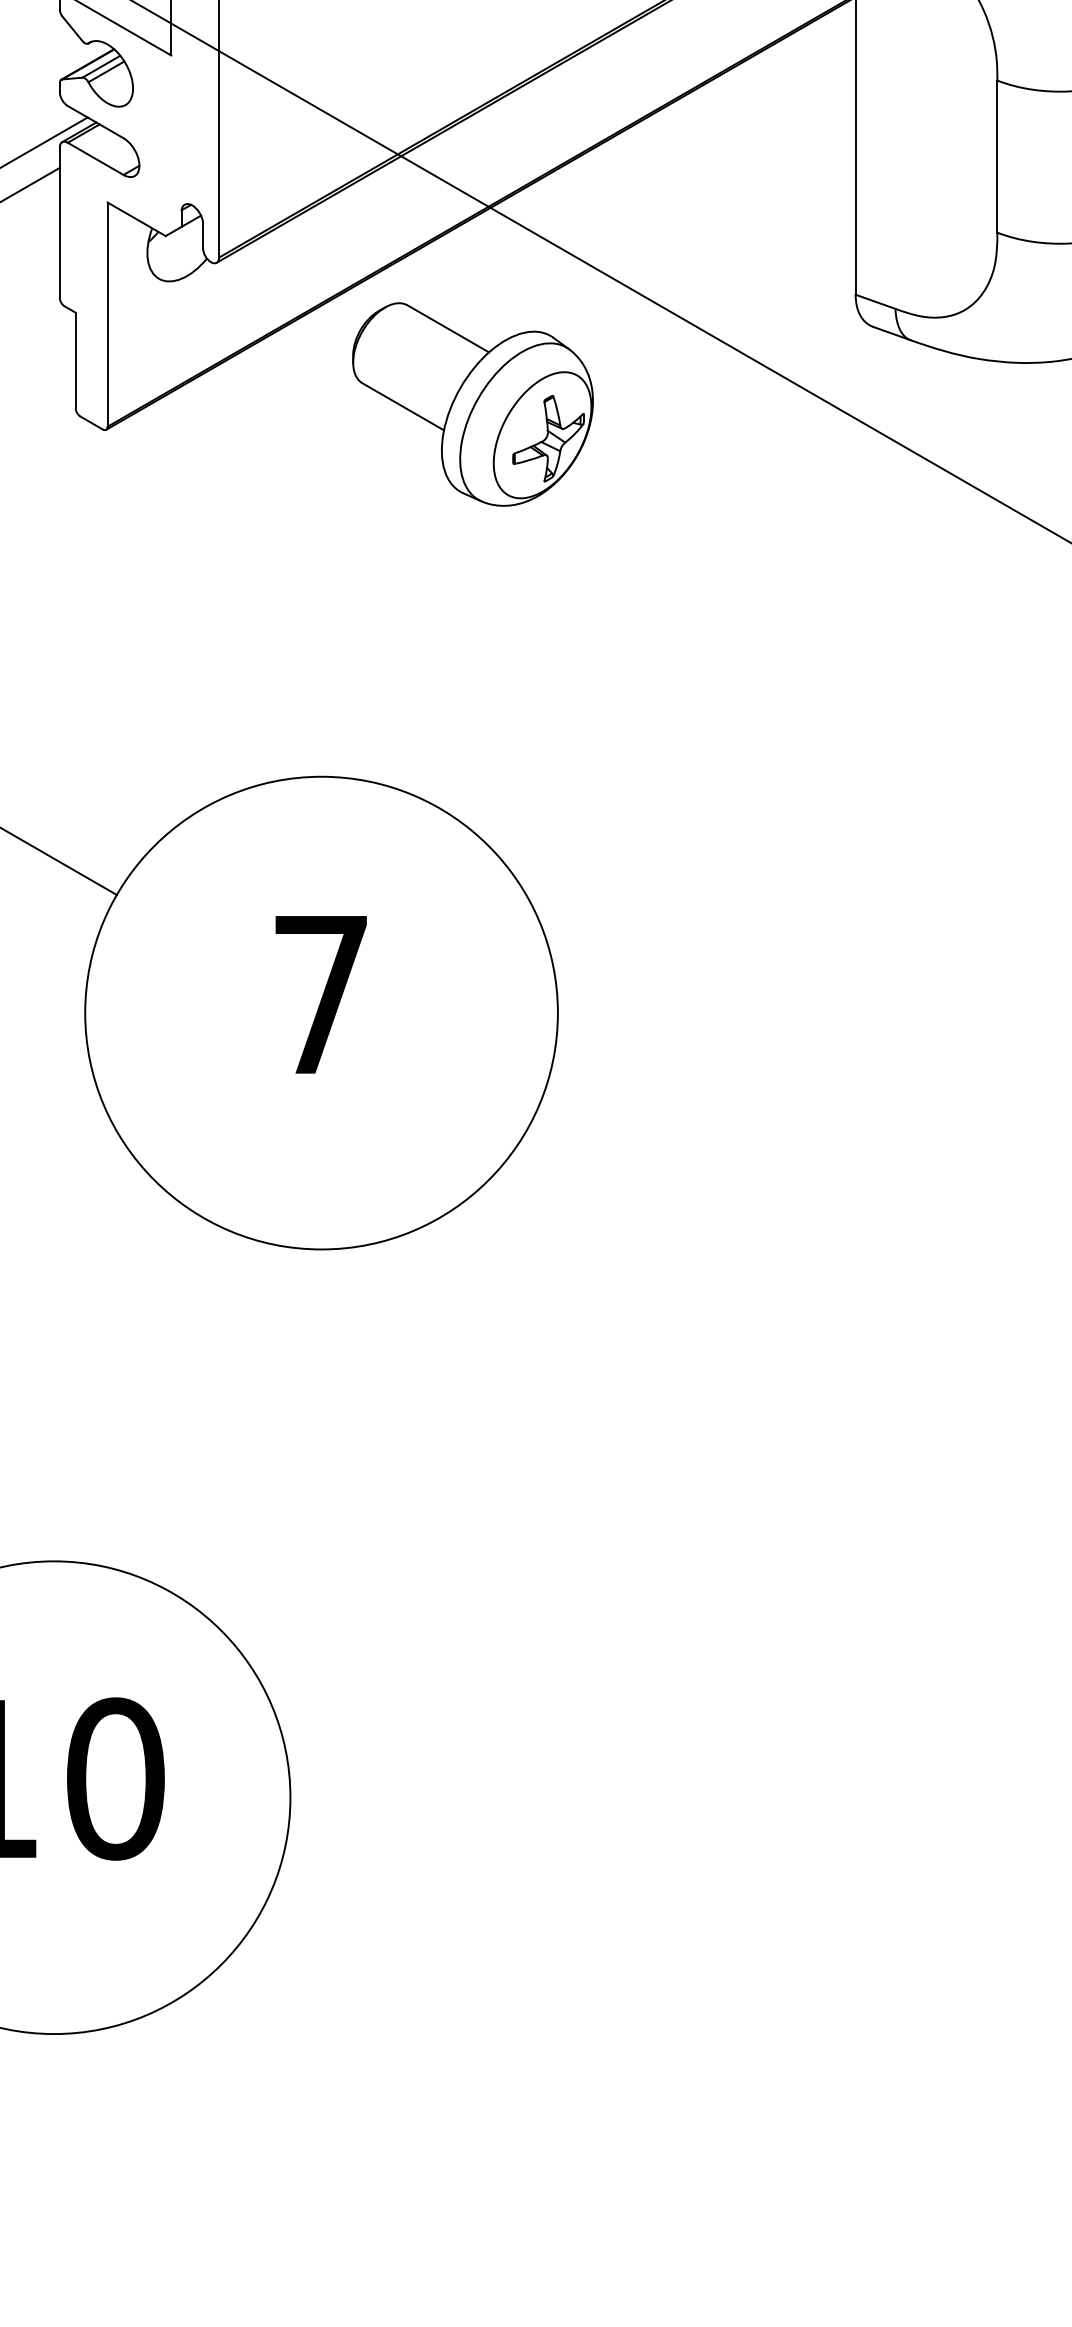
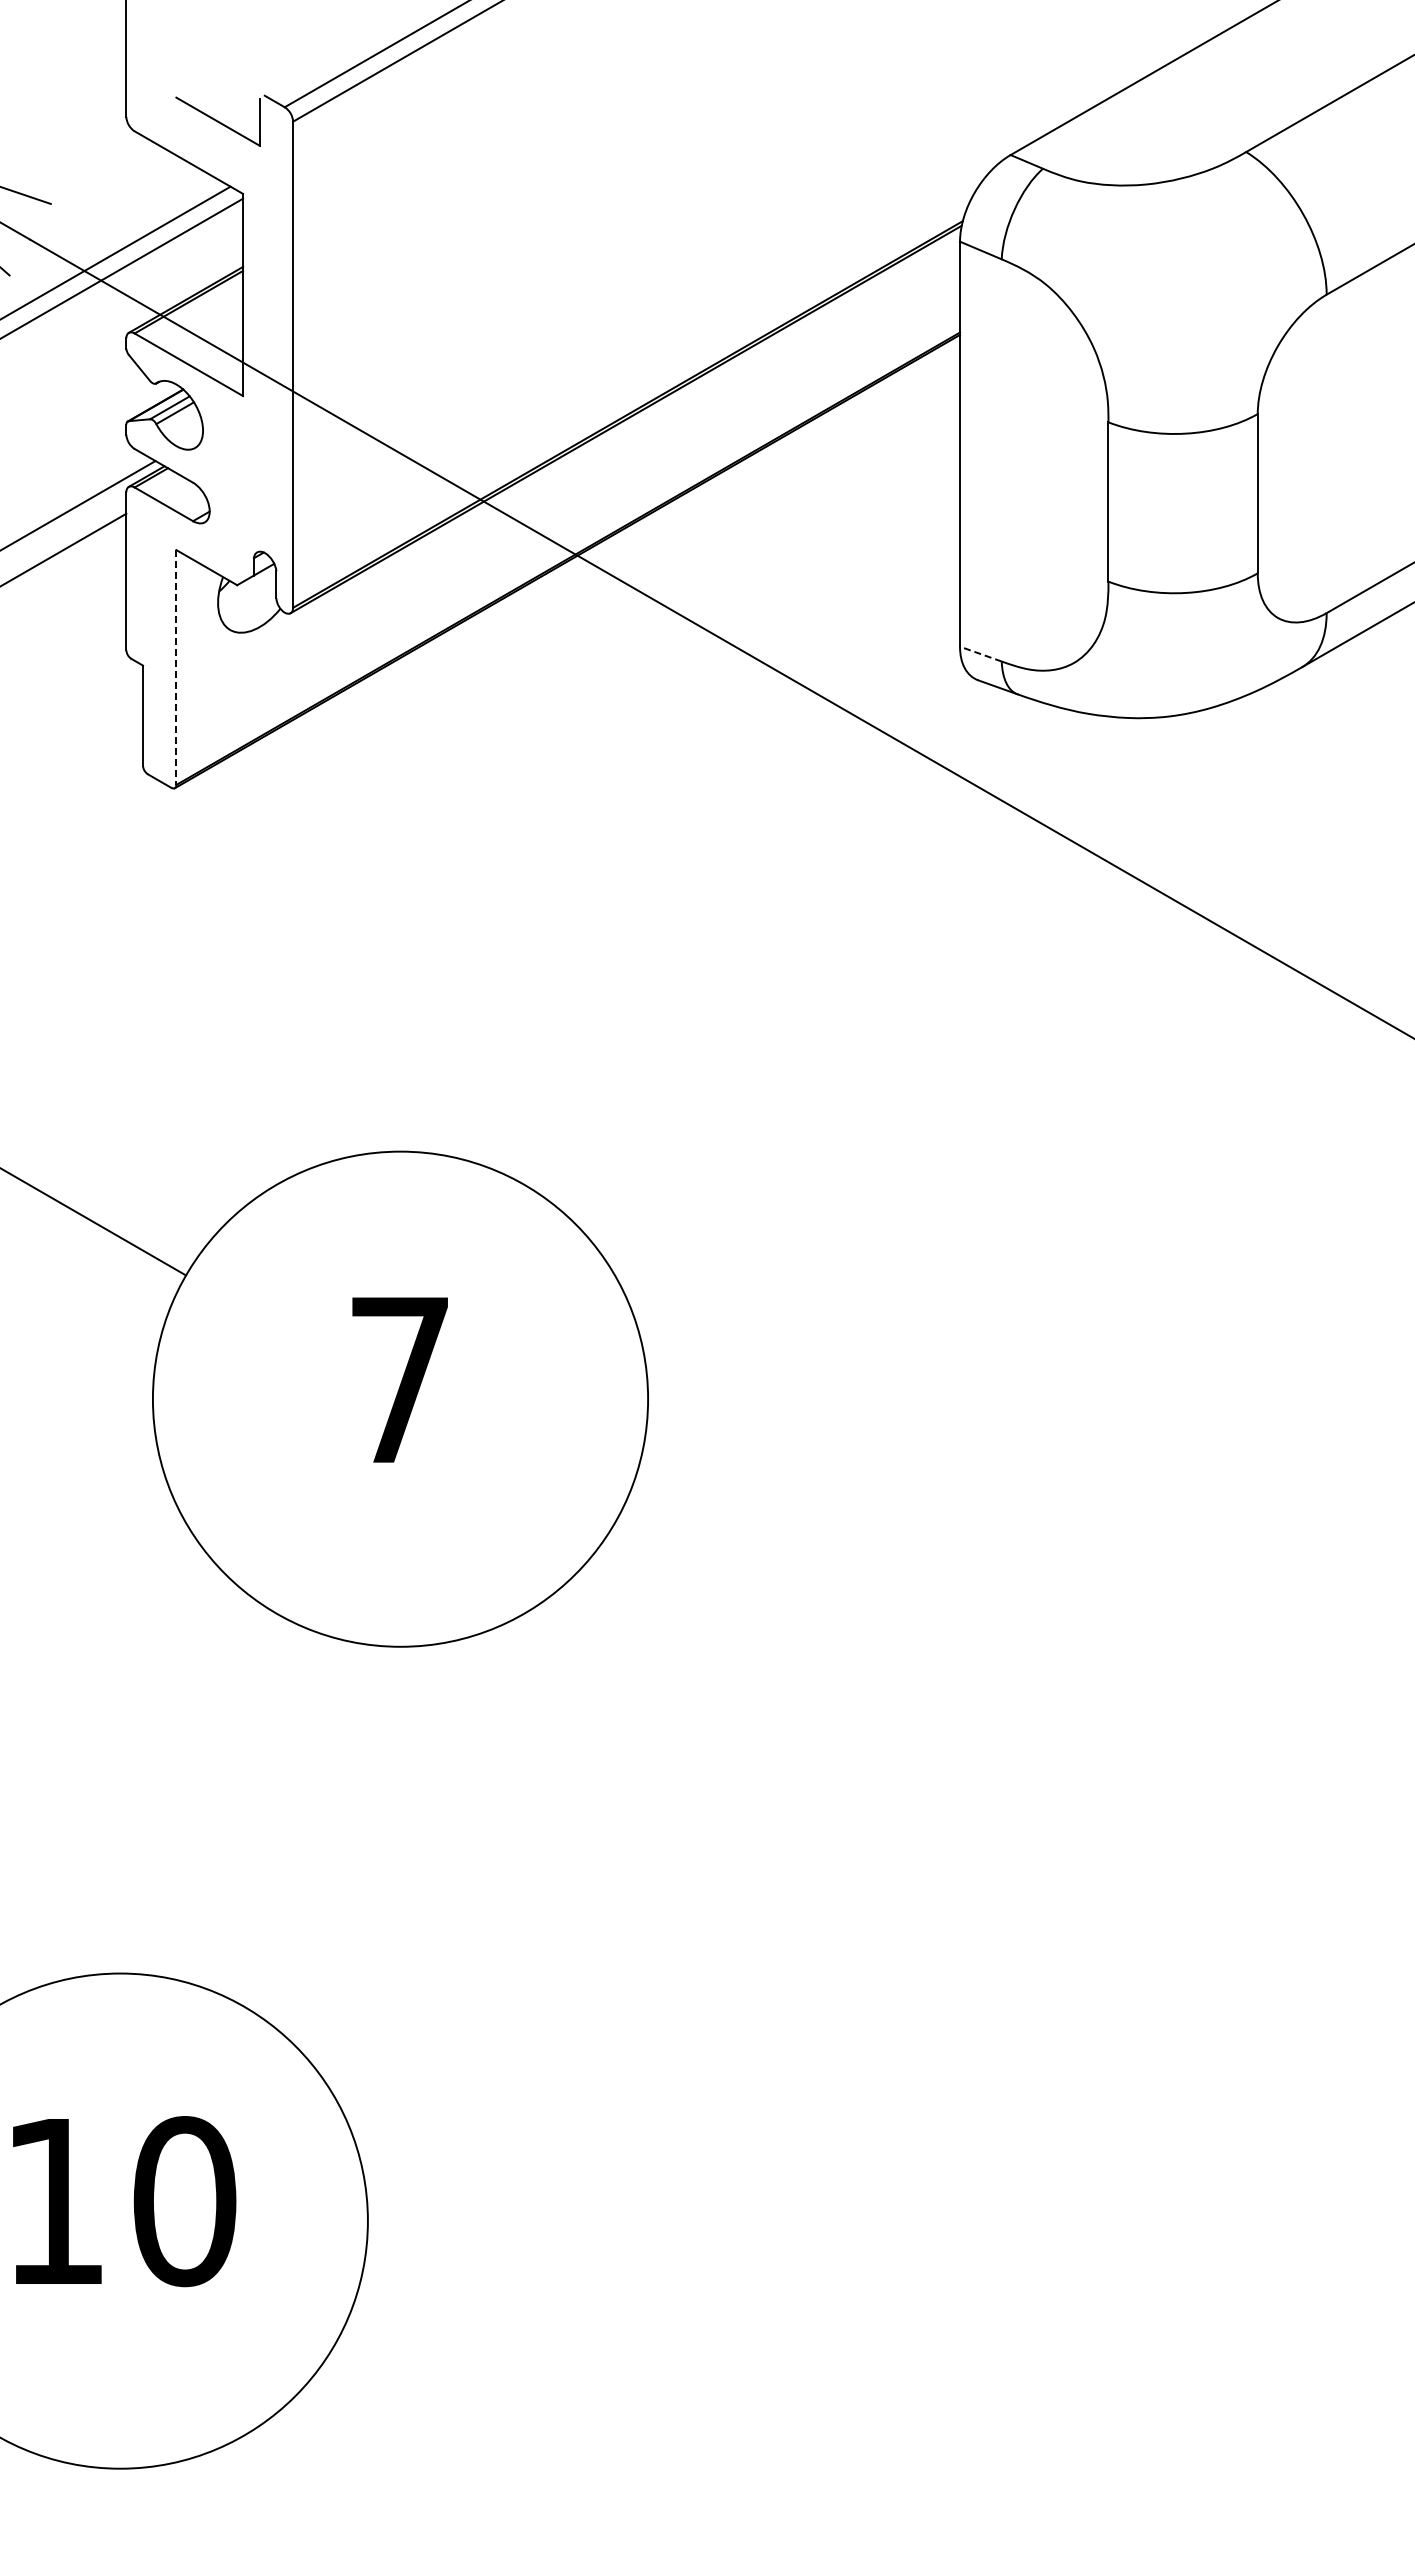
line: (875, 301) -> (980, 653), solid -> dashed
line: (107, 315) -> (176, 668), solid -> dashed
part: (472, 404) -> (558, 761), removed

